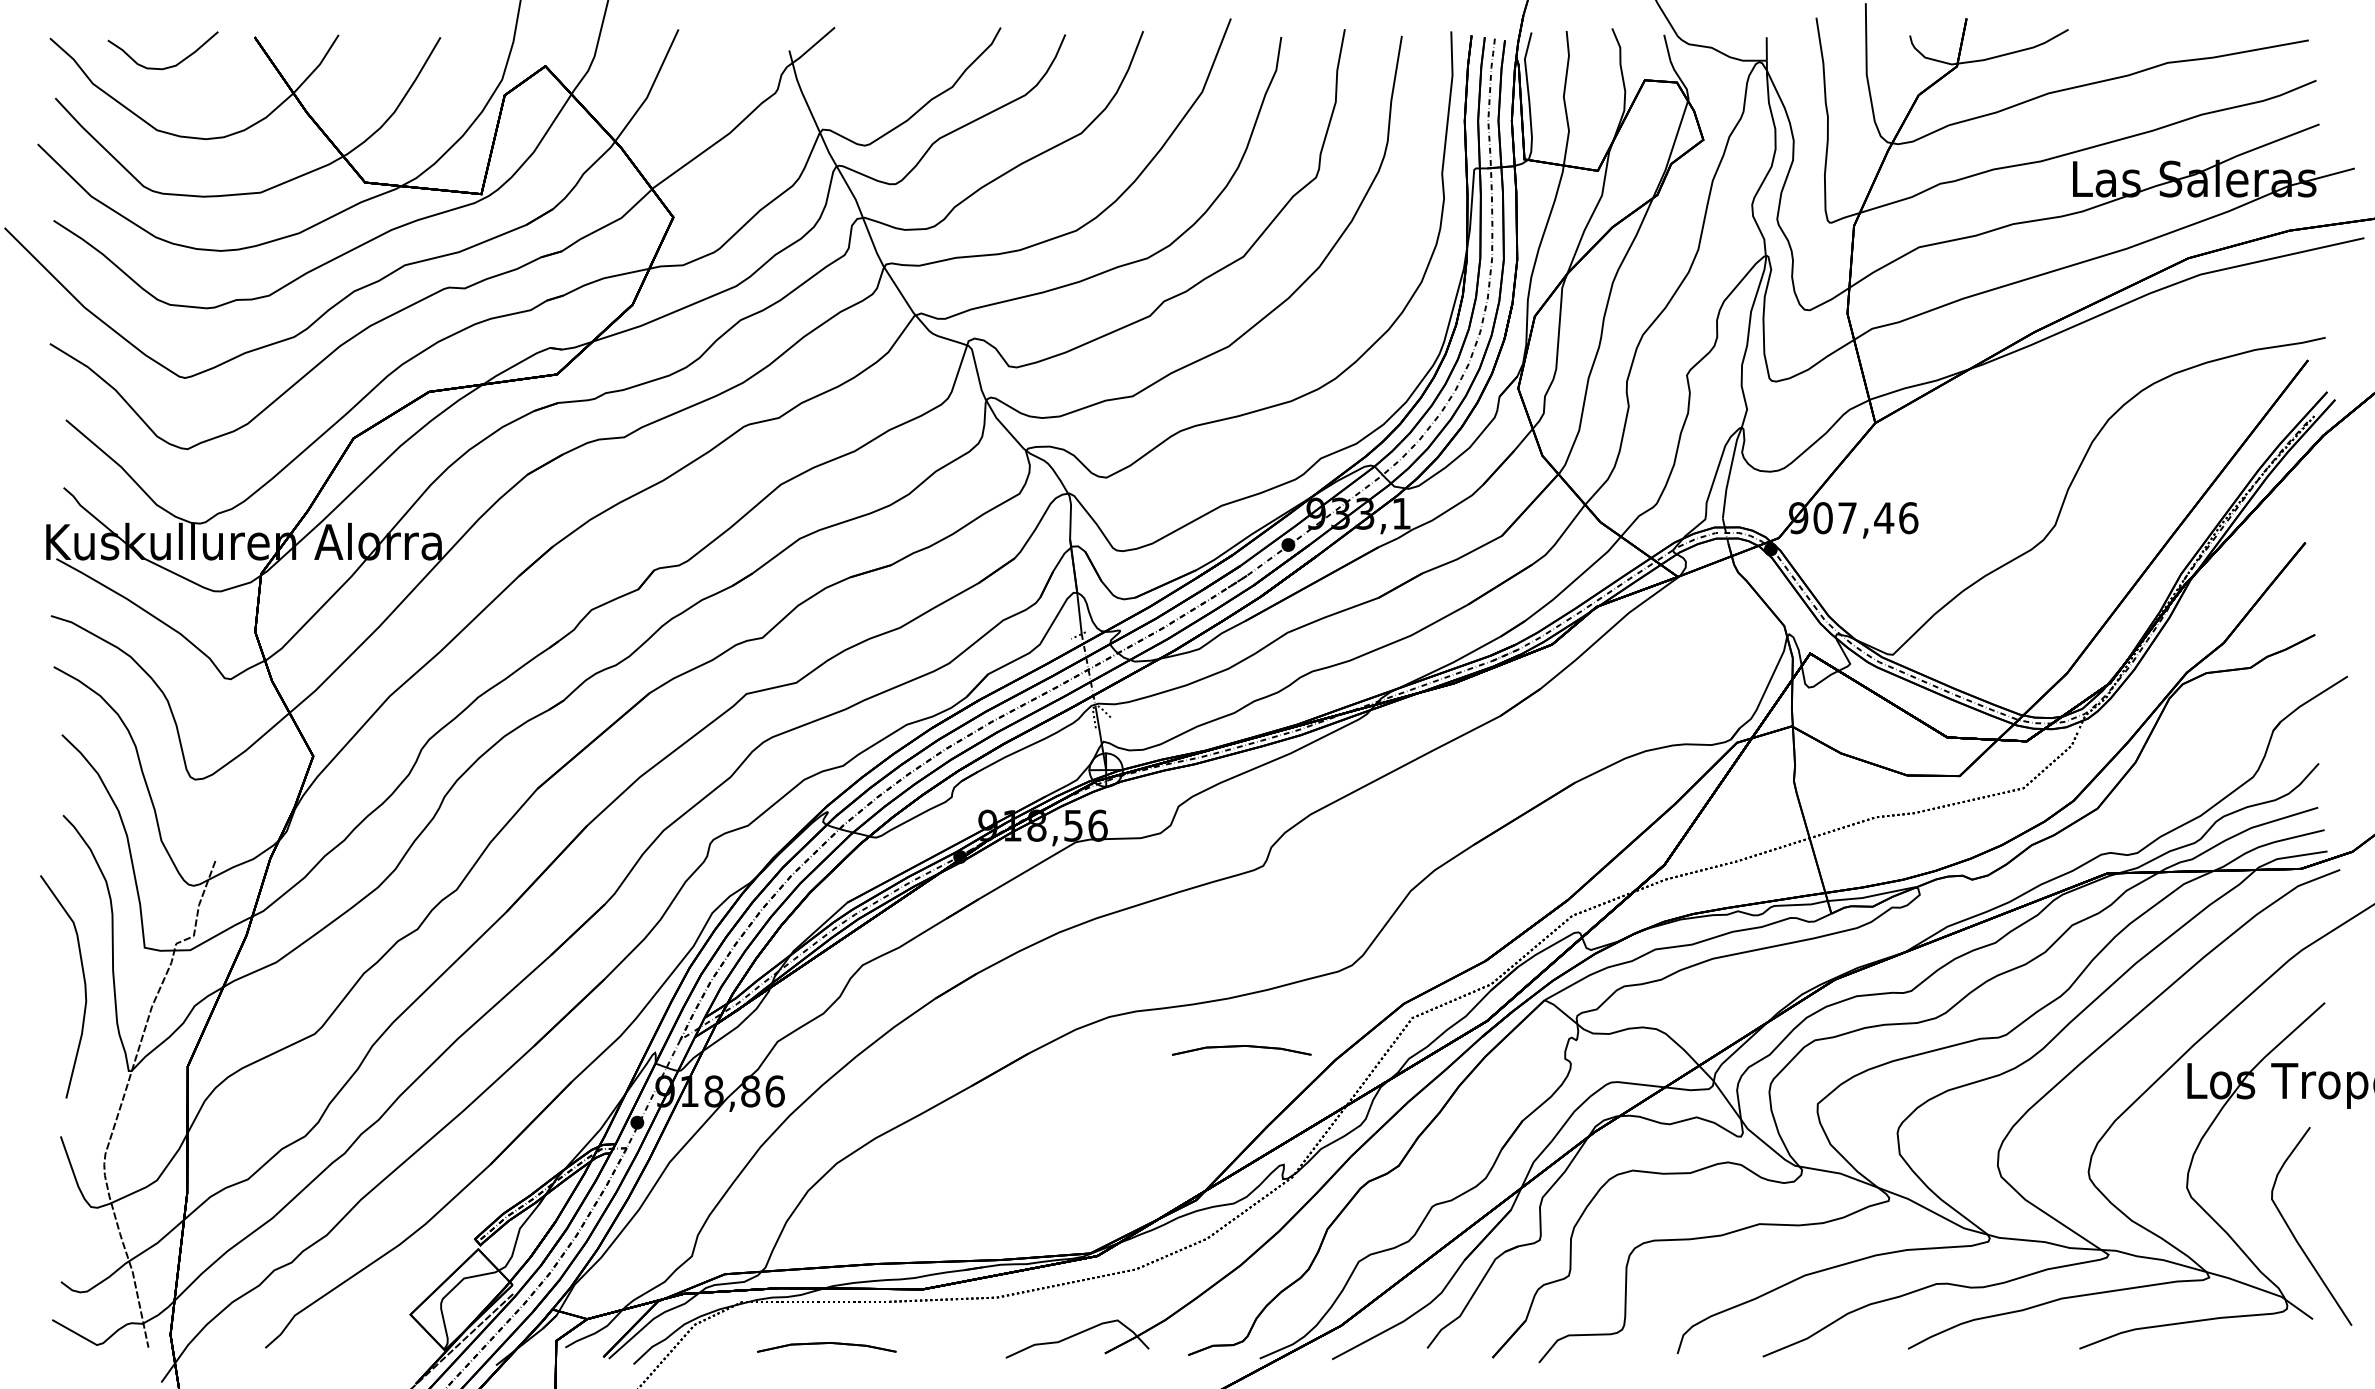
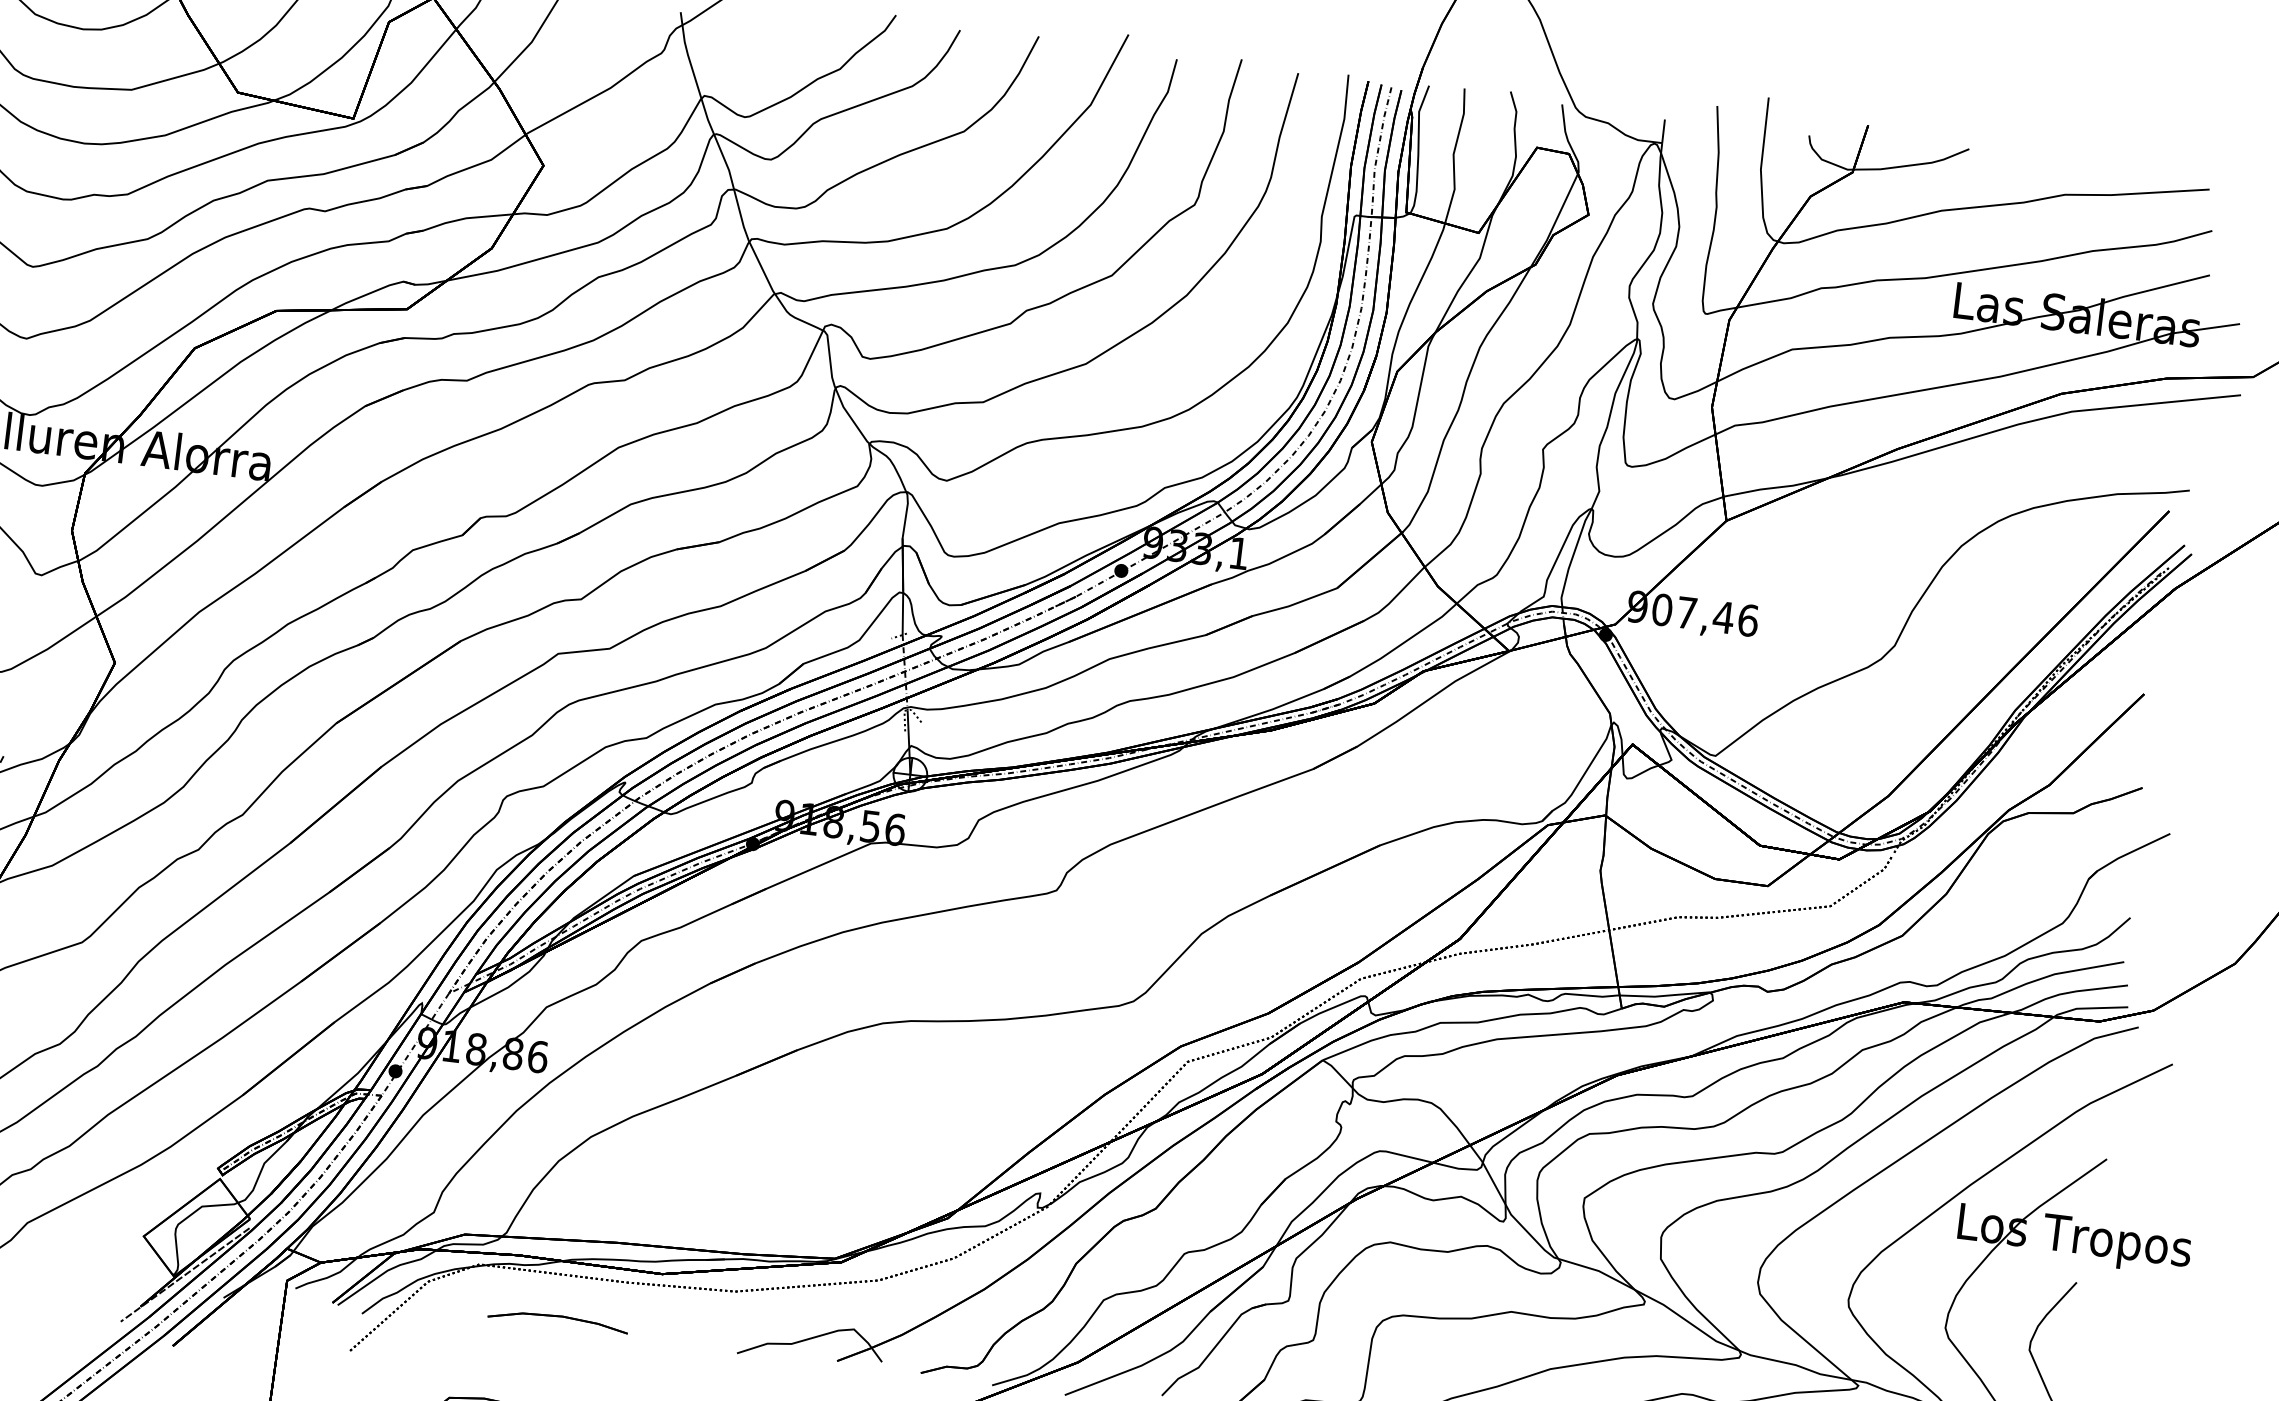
part: (1241, 1050) -> (1011, 1073), removed

